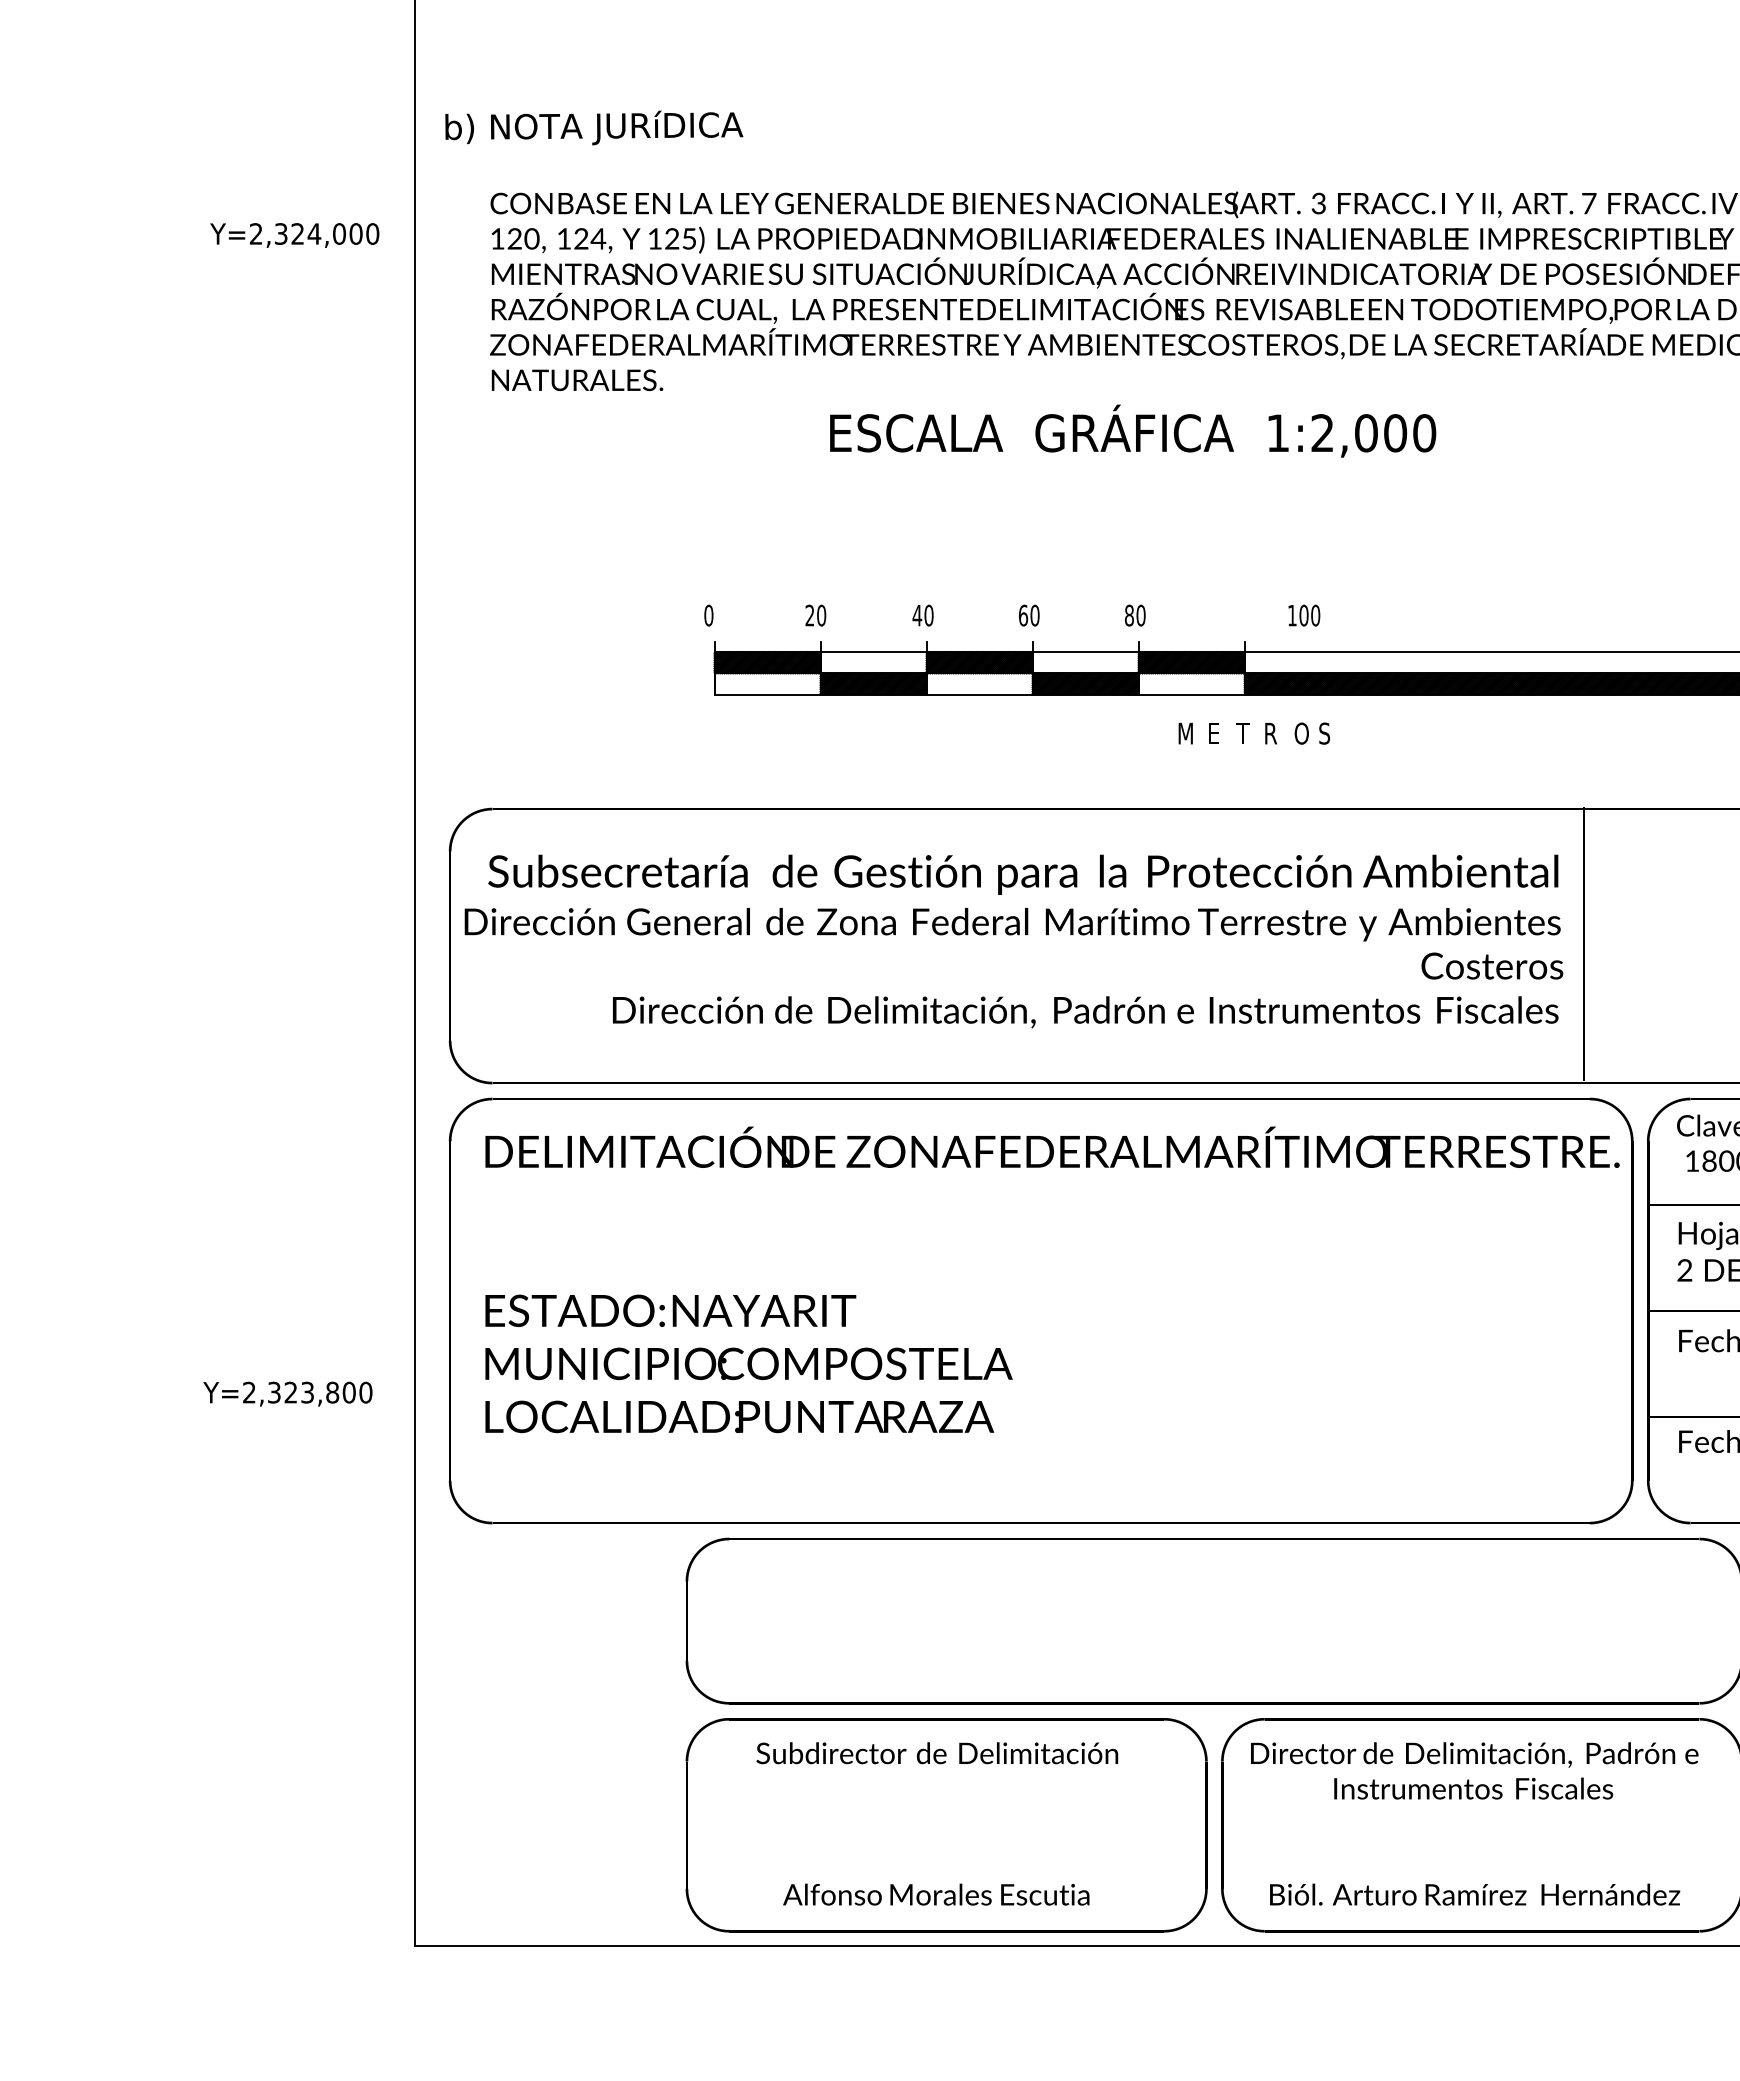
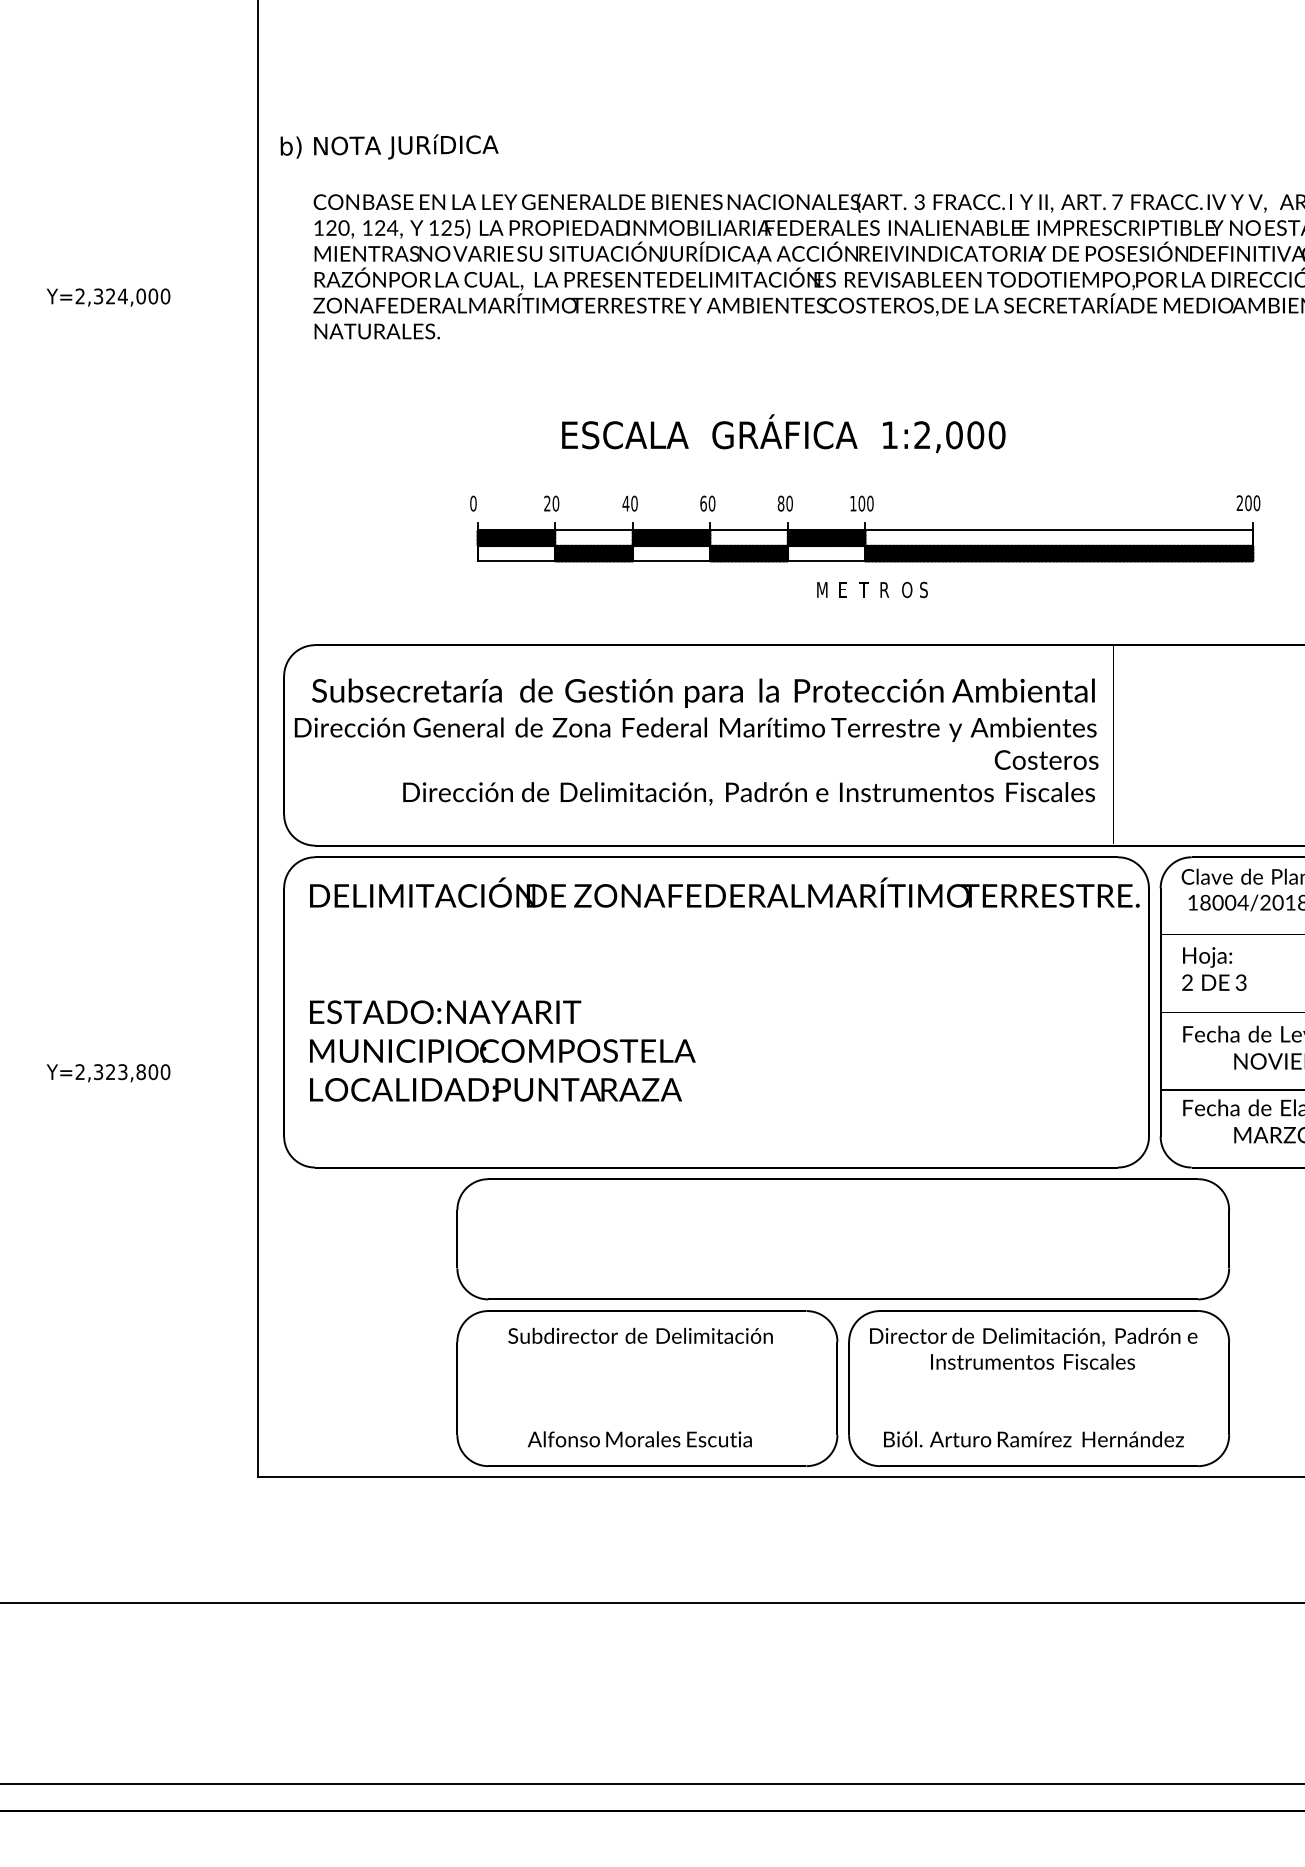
text: (294, 235) -> (108, 297), moved
text: (1132, 430) -> (783, 433), moved
text: (1303, 615) -> (861, 503), moved
text: (287, 1394) -> (108, 1073), moved

